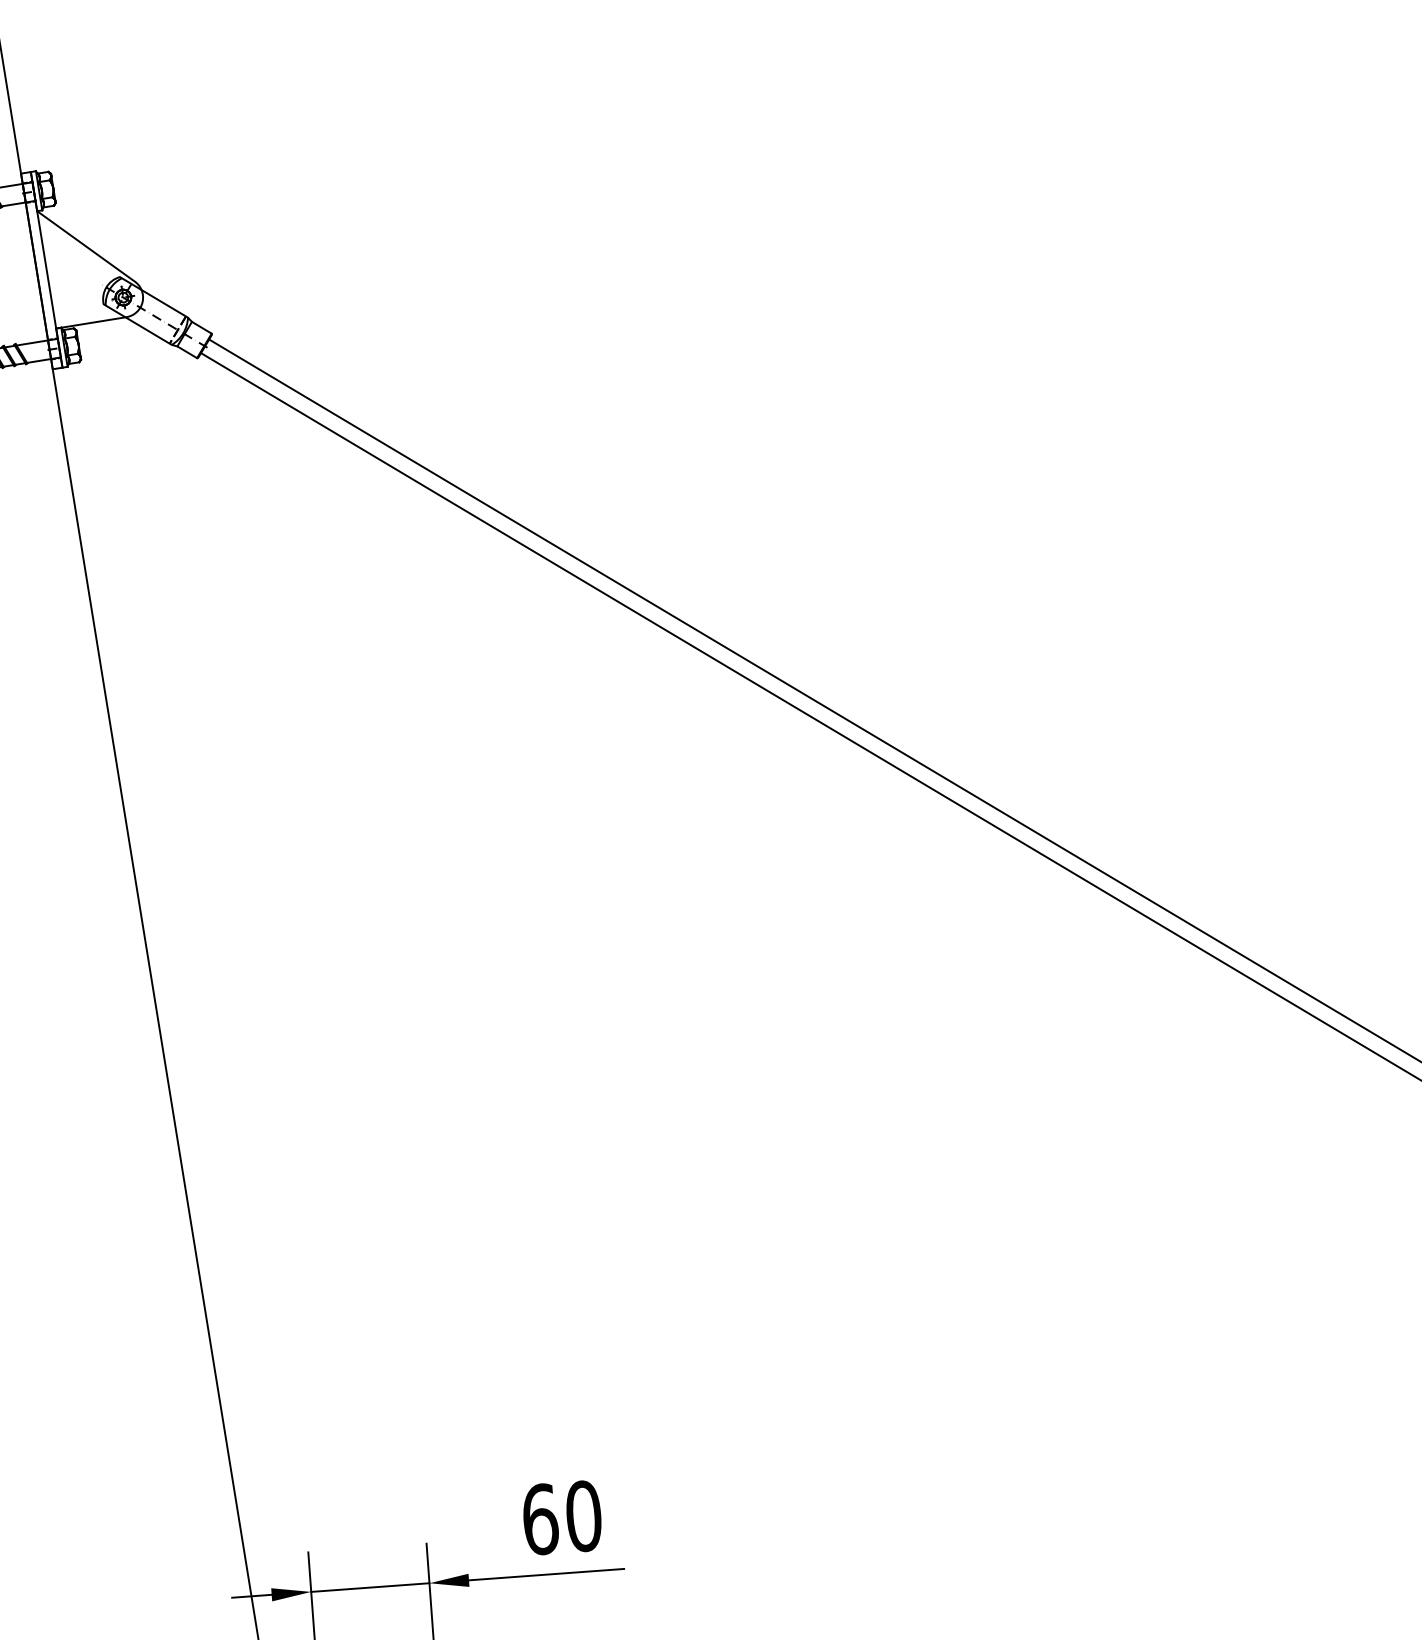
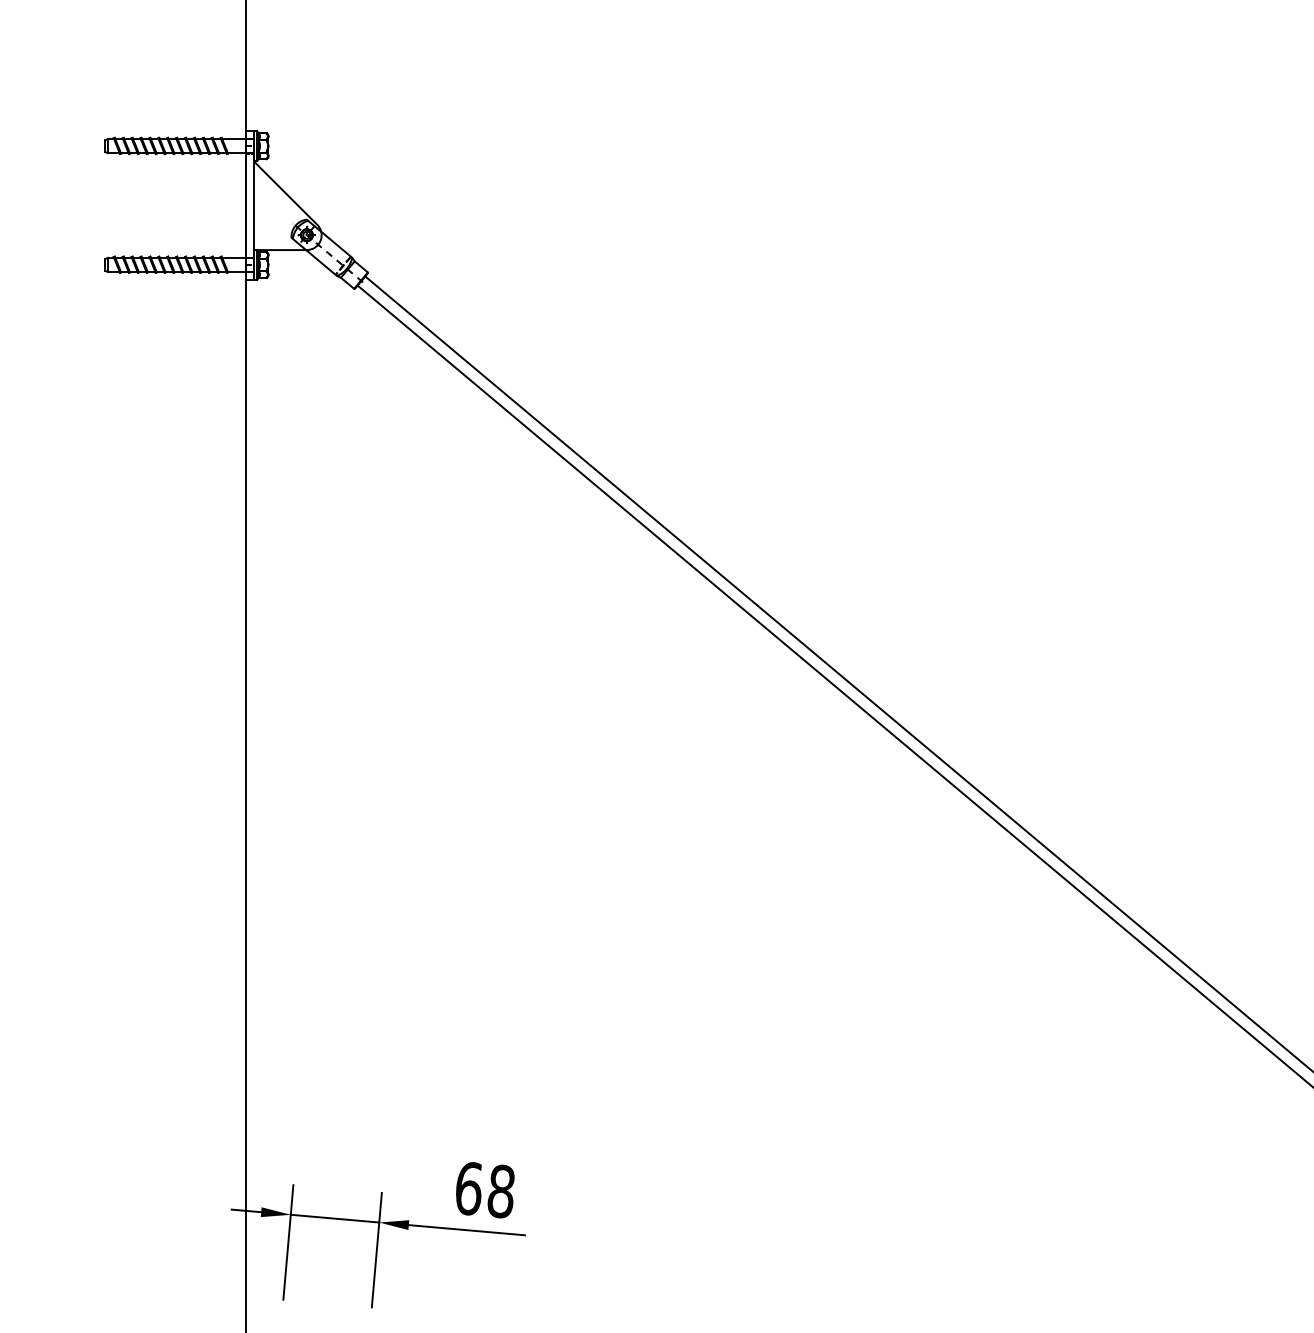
text: (582, 1516) -> (500, 1191), 60 -> 68

